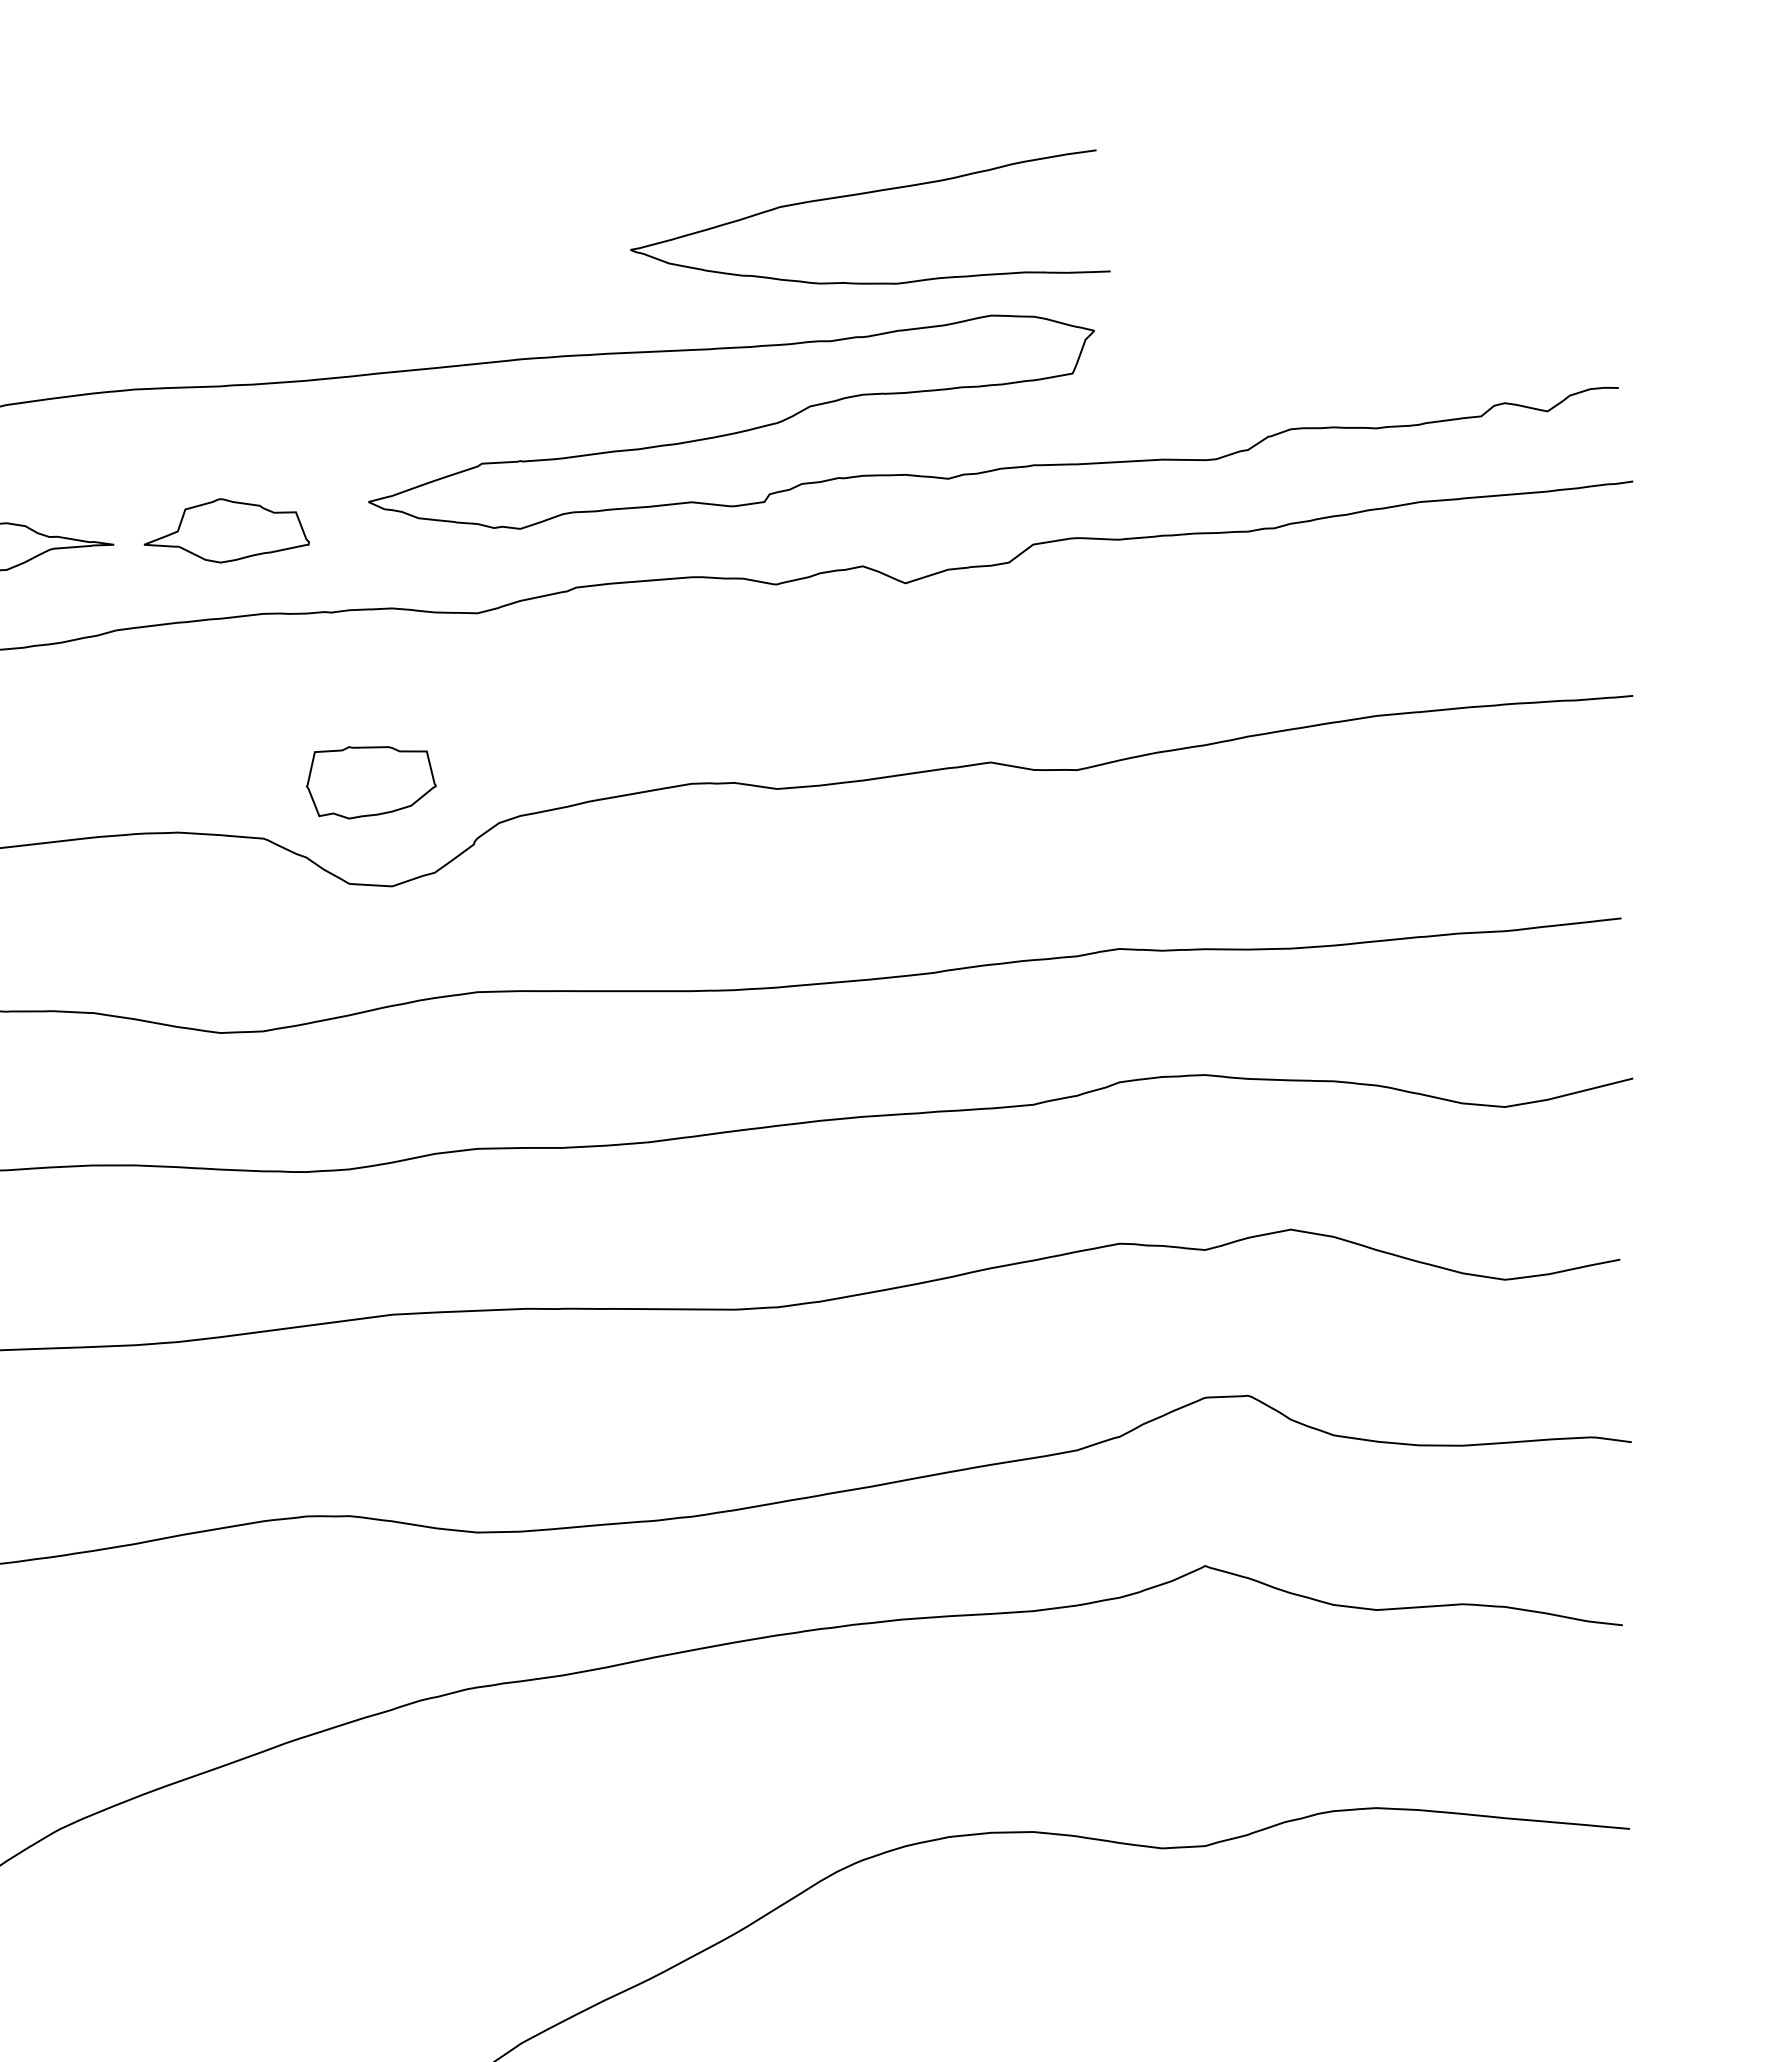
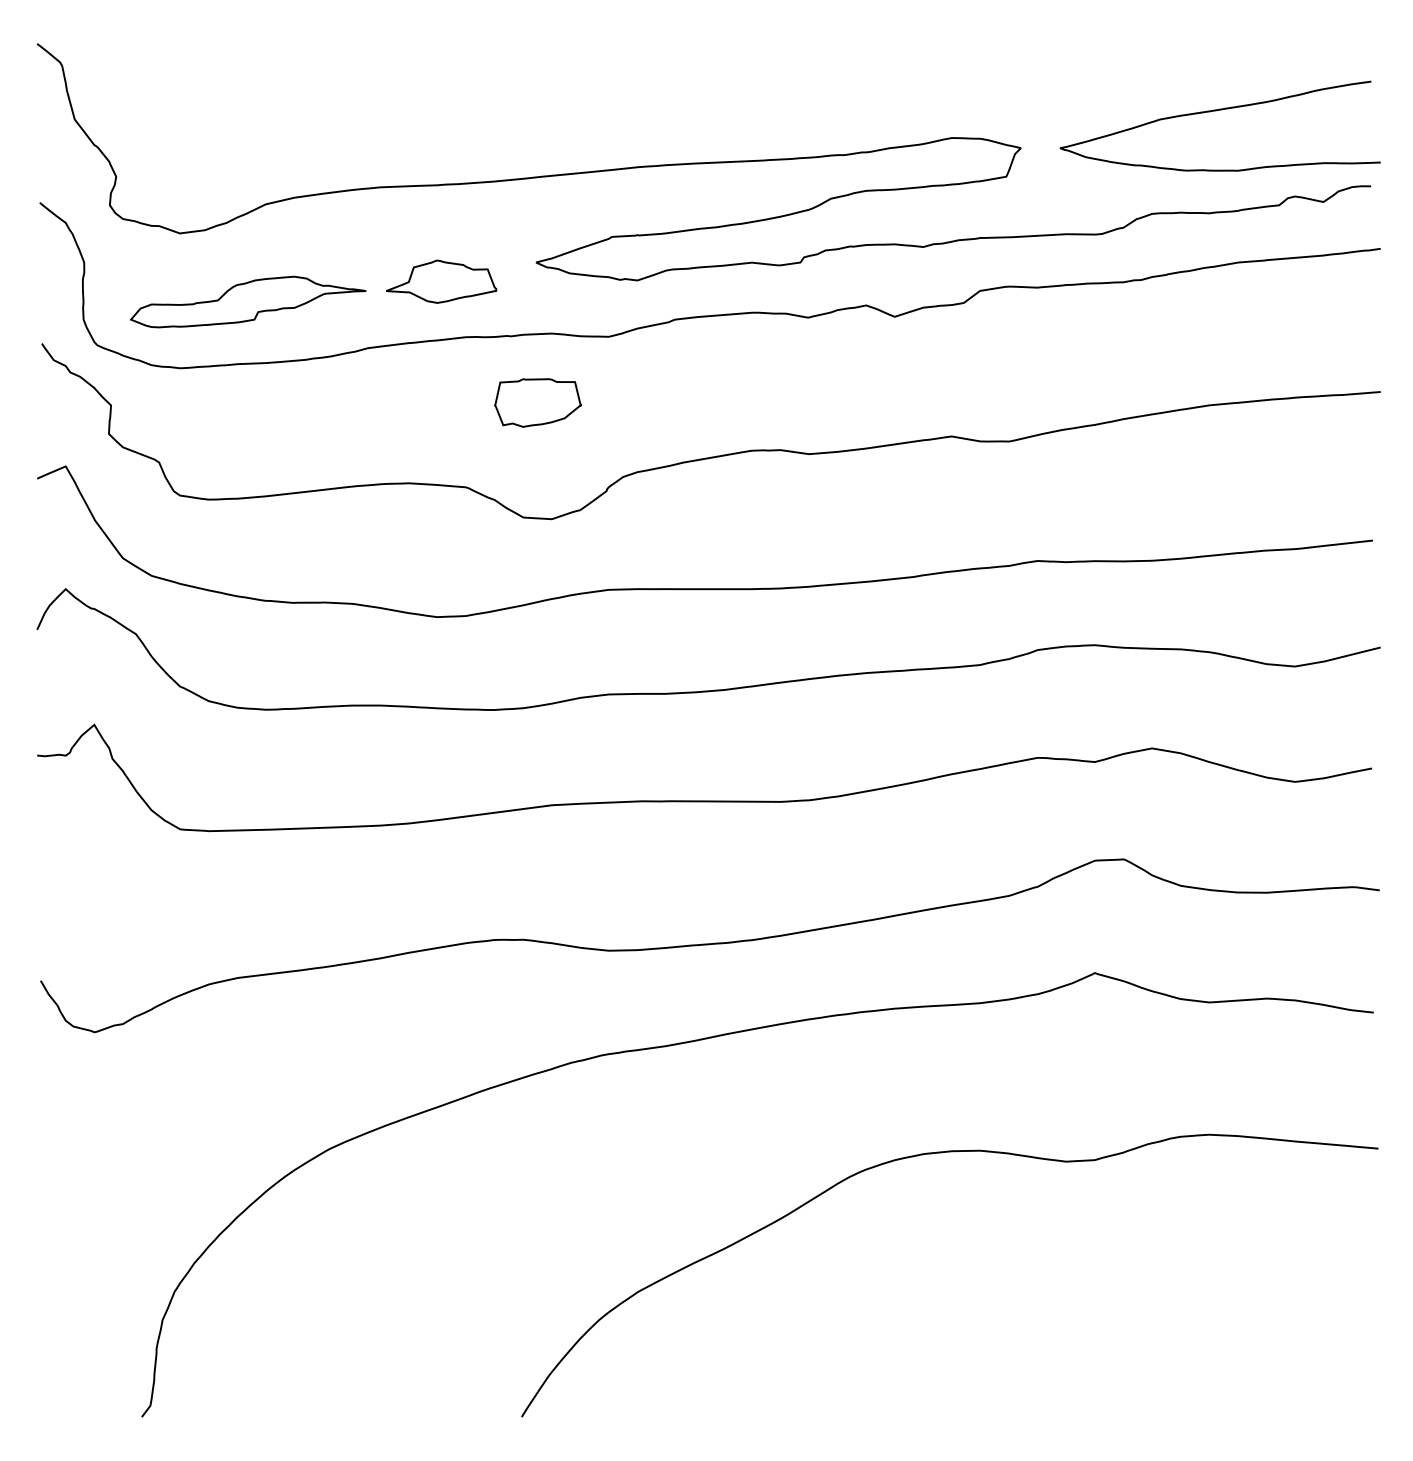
curve: (864, 195) -> (1216, 111), moved
part: (370, 782) -> (537, 402), moved

